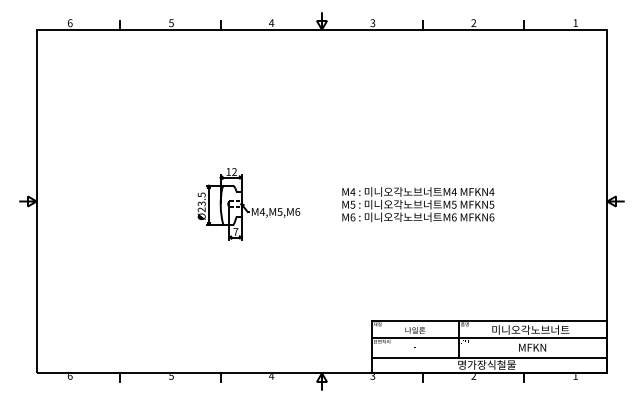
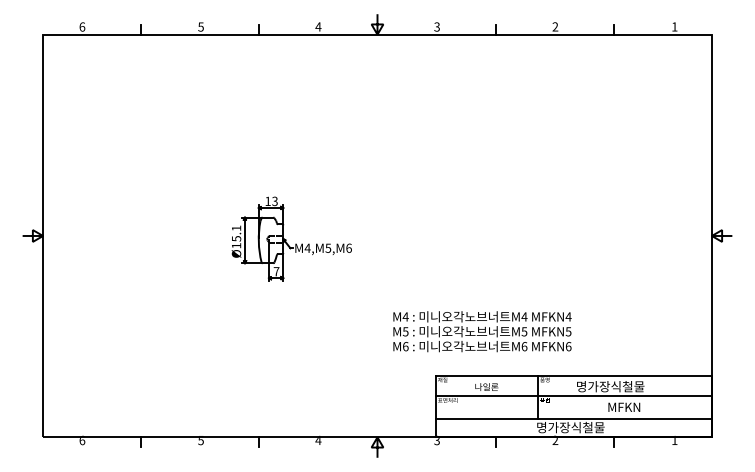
text: (234, 172) -> (274, 202), 12 -> 13
text: (201, 201) -> (236, 236), Ø23.5 -> Ø15.1
text: (418, 204) -> (482, 331), moved
text: (531, 329) -> (622, 386), 미니오각노브너트 -> 명가장식철물

